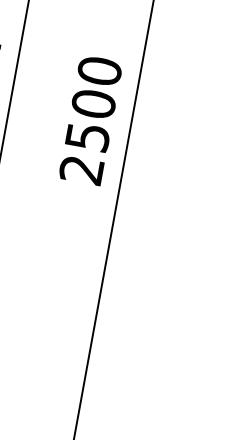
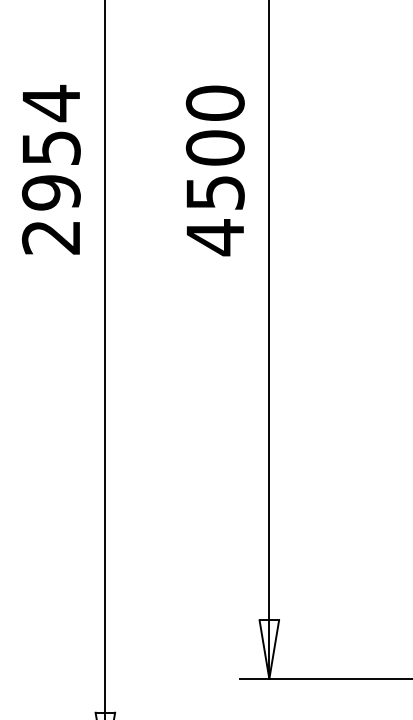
text: (81, 169) -> (214, 237), 2500 -> 4500

